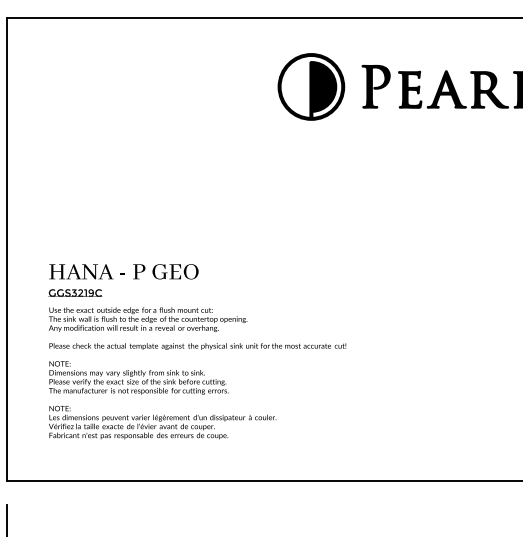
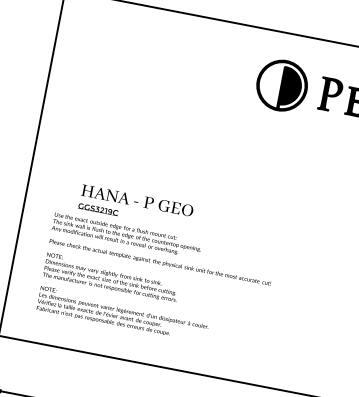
text: (123, 280) -> (135, 207), moved

